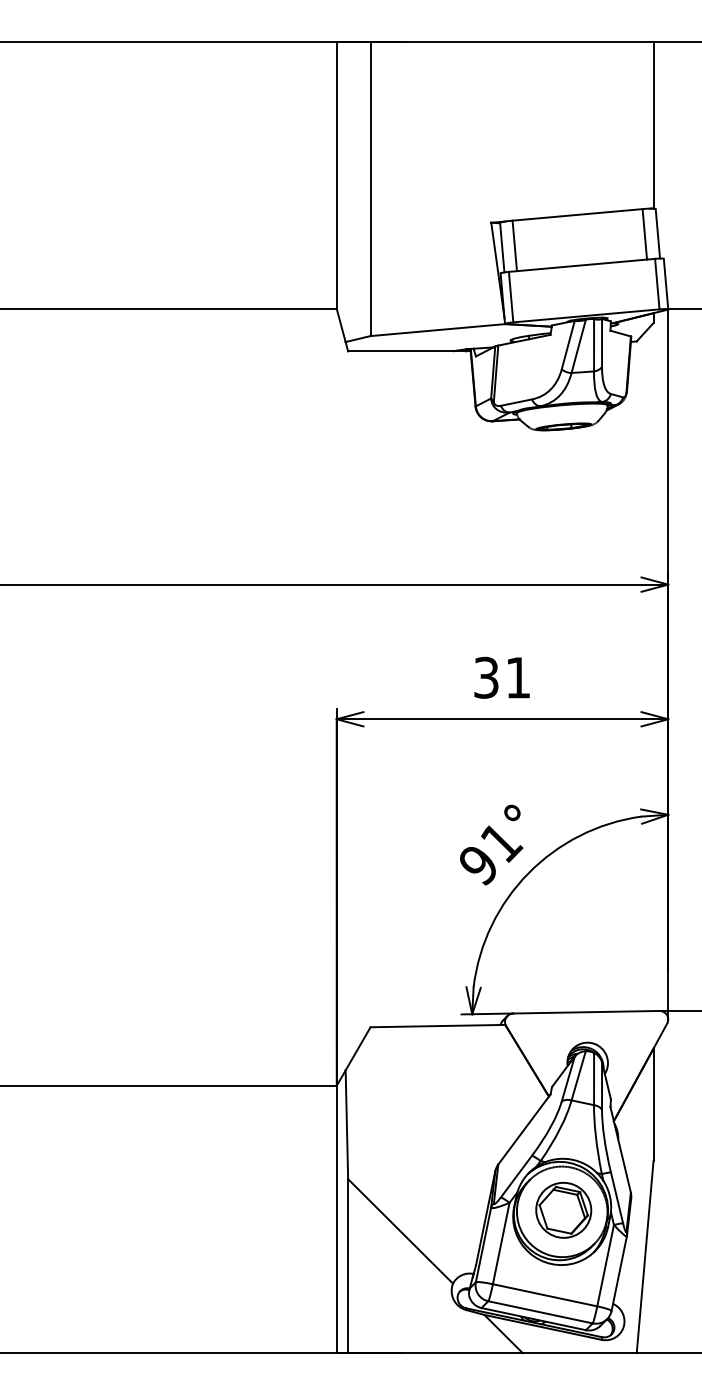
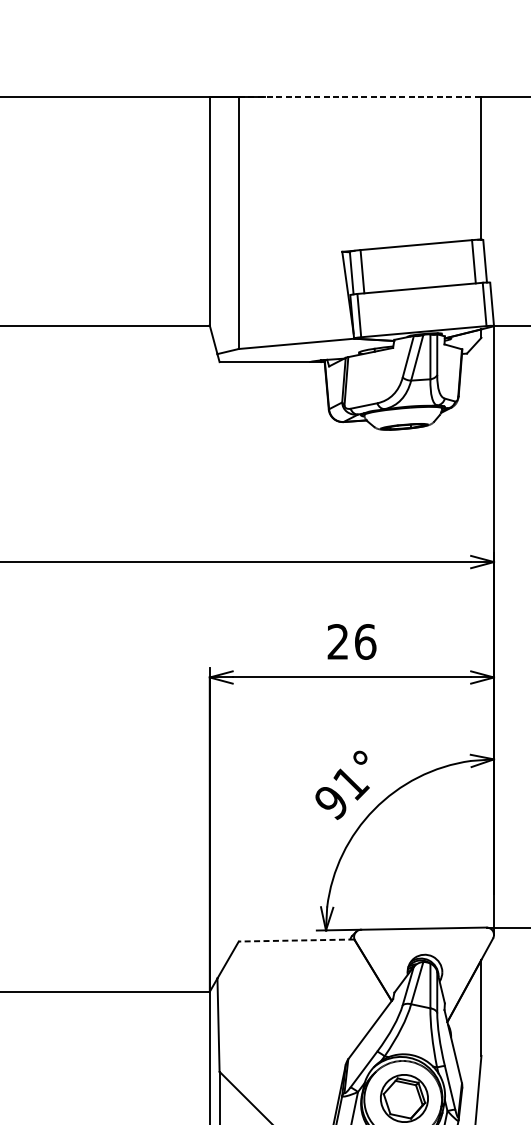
line: (512, 41) -> (360, 96), solid -> dashed
text: (502, 677) -> (351, 641), 31 -> 26
line: (437, 1026) -> (296, 940), solid -> dashed

